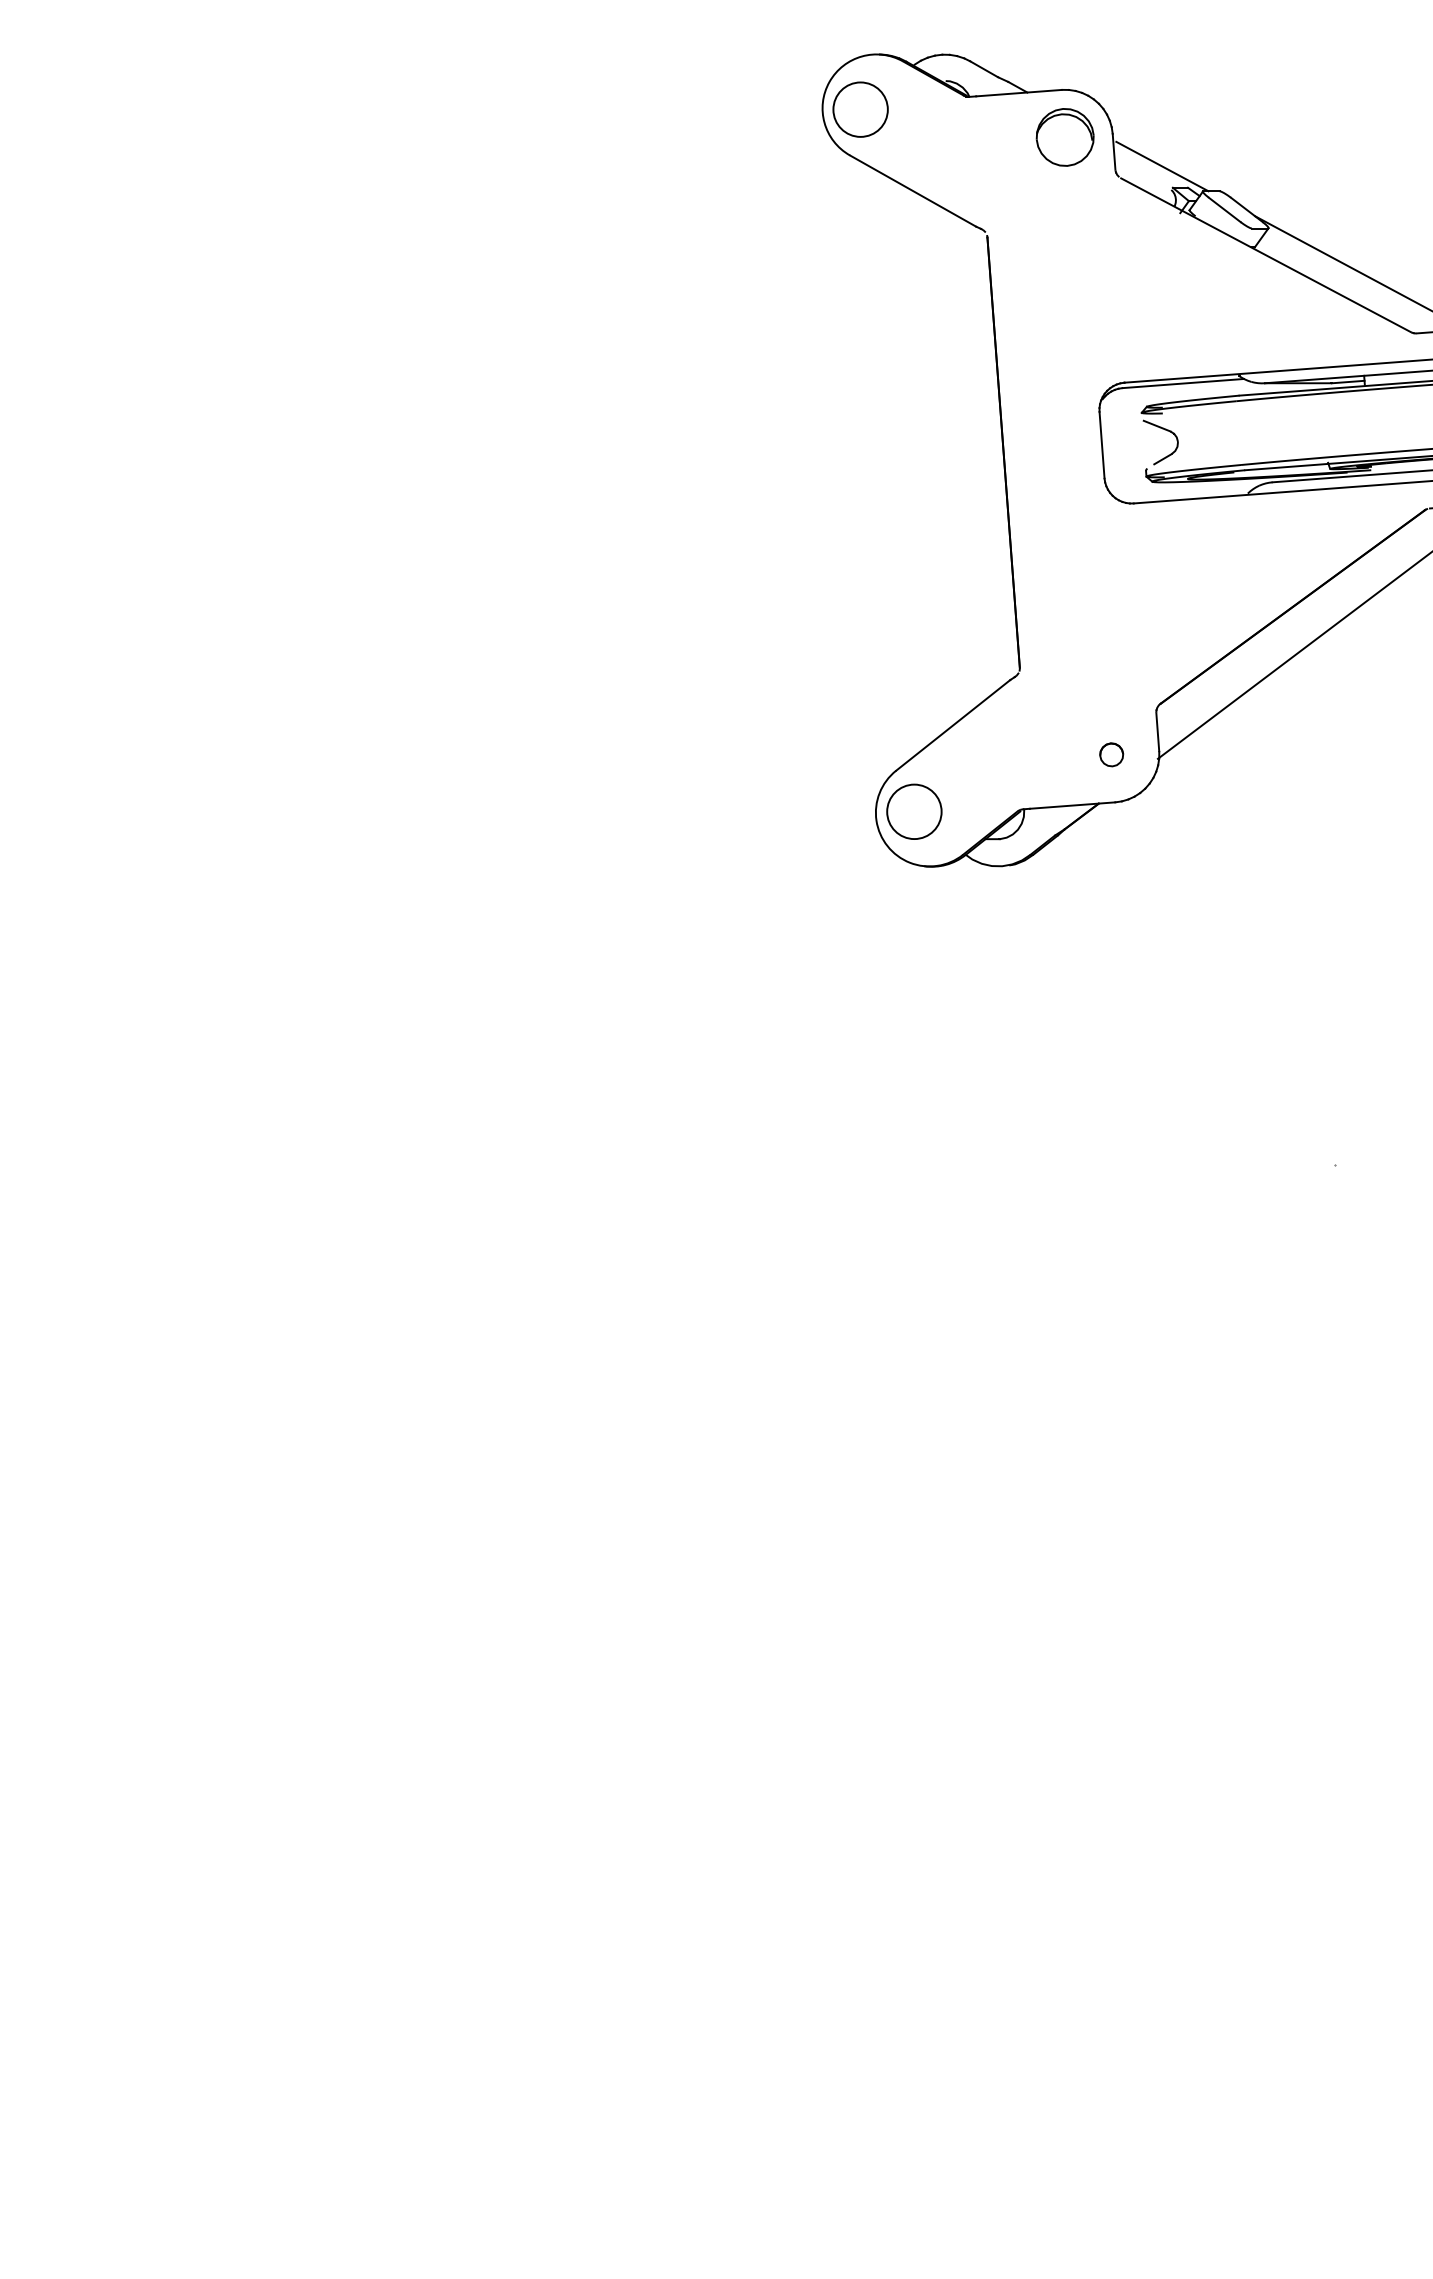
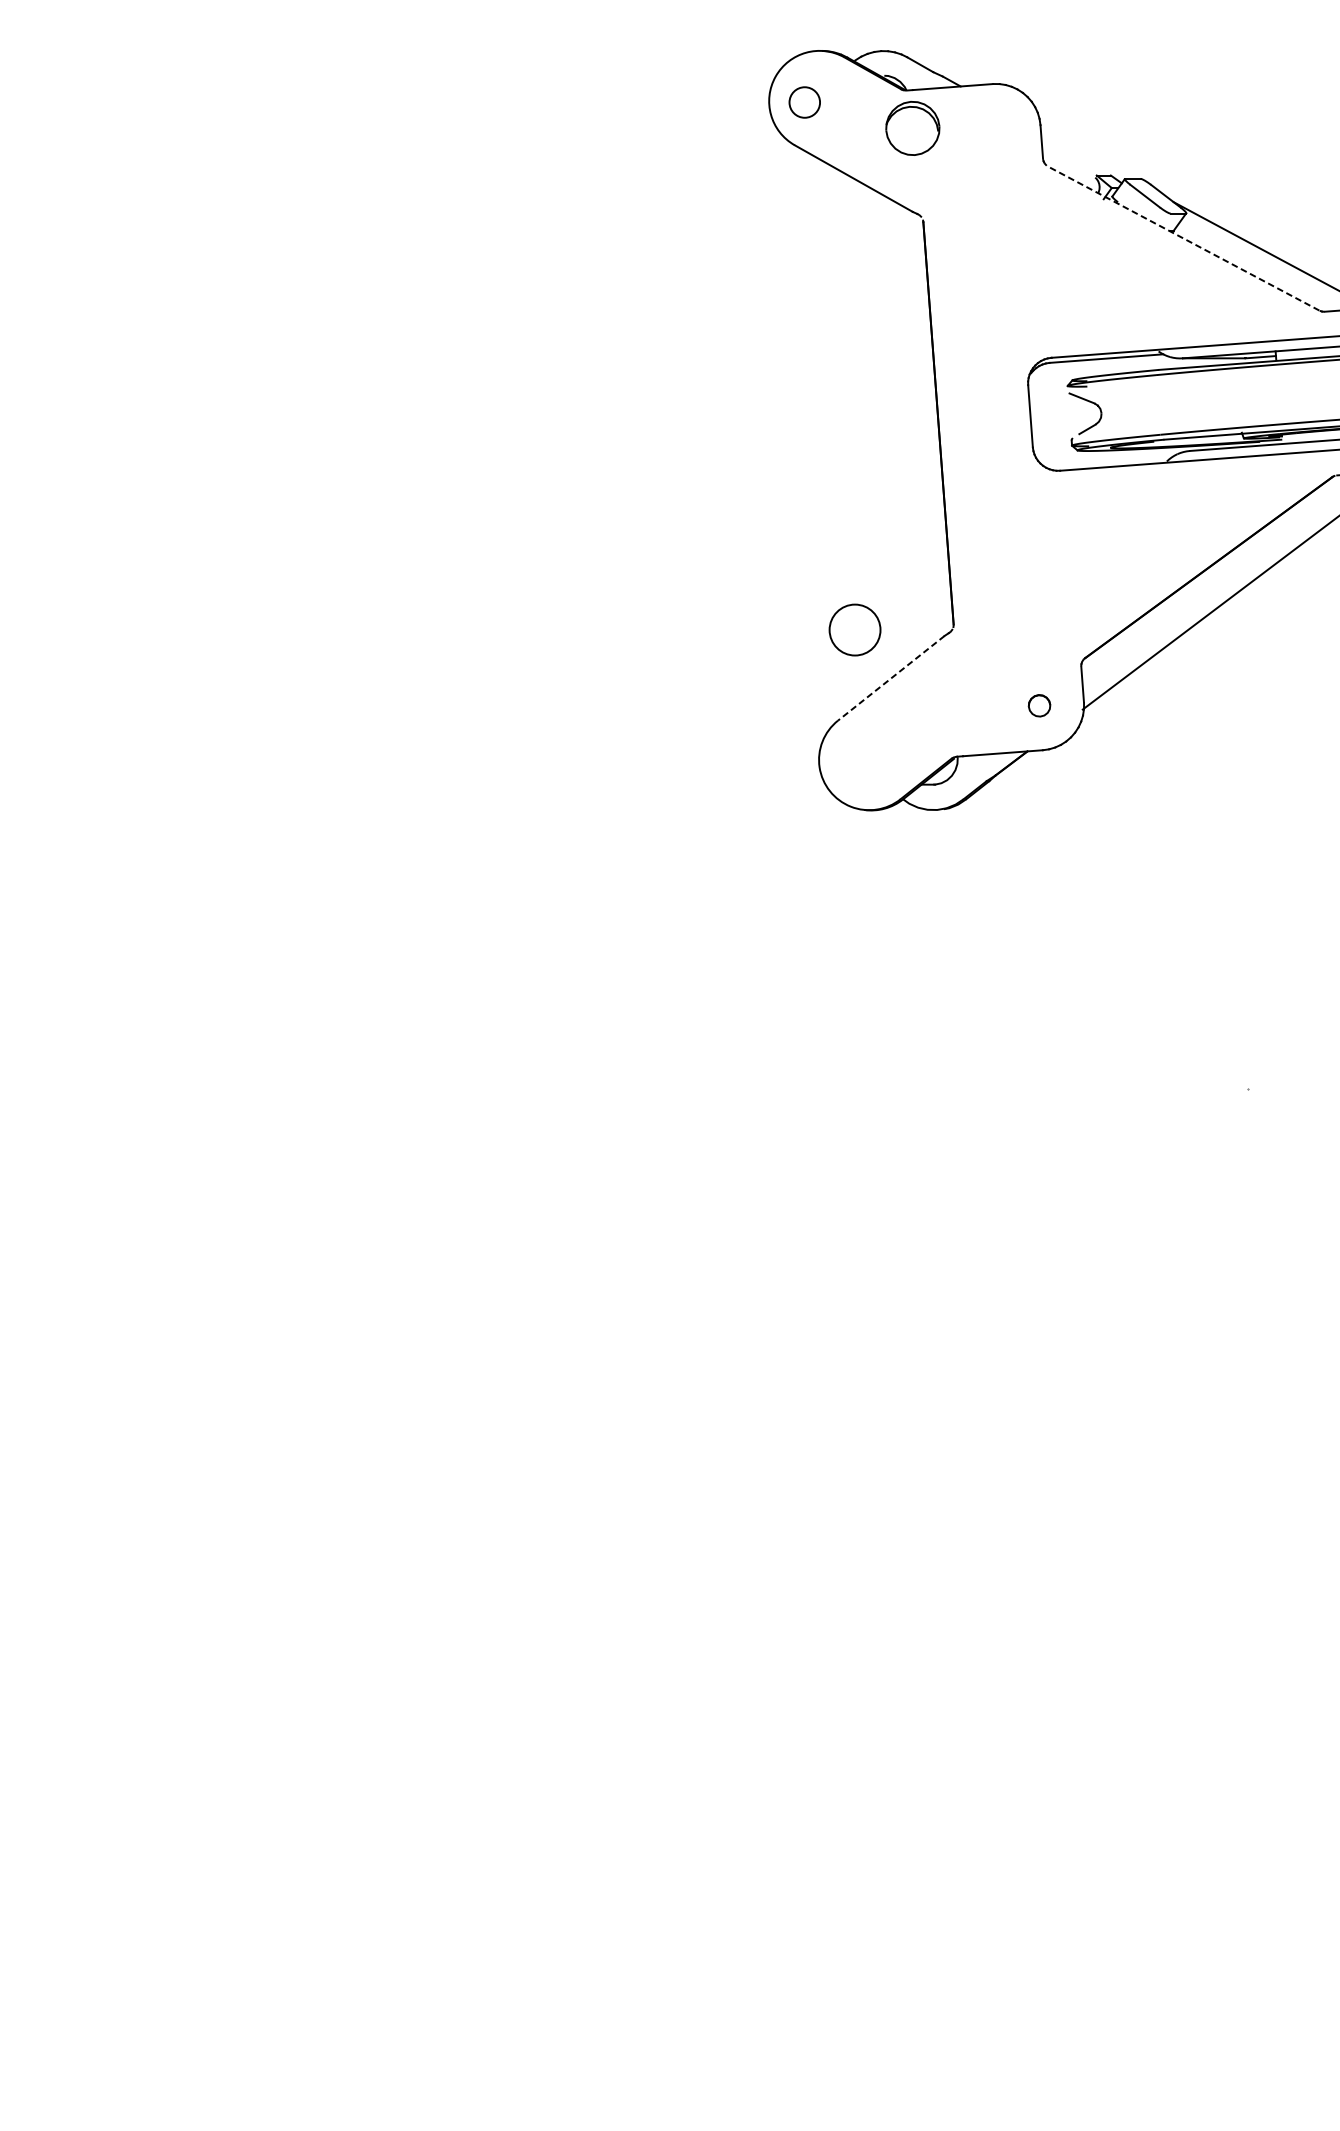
circle: (860, 109) -> (804, 102), size x0.6
part: (1064, 137) -> (912, 128), moved
line: (1162, 166) -> (1087, 155), removed
line: (1265, 255) -> (1183, 238), solid -> dashed
line: (953, 725) -> (891, 678), solid -> dashed
circle: (914, 811) -> (855, 629), moved

